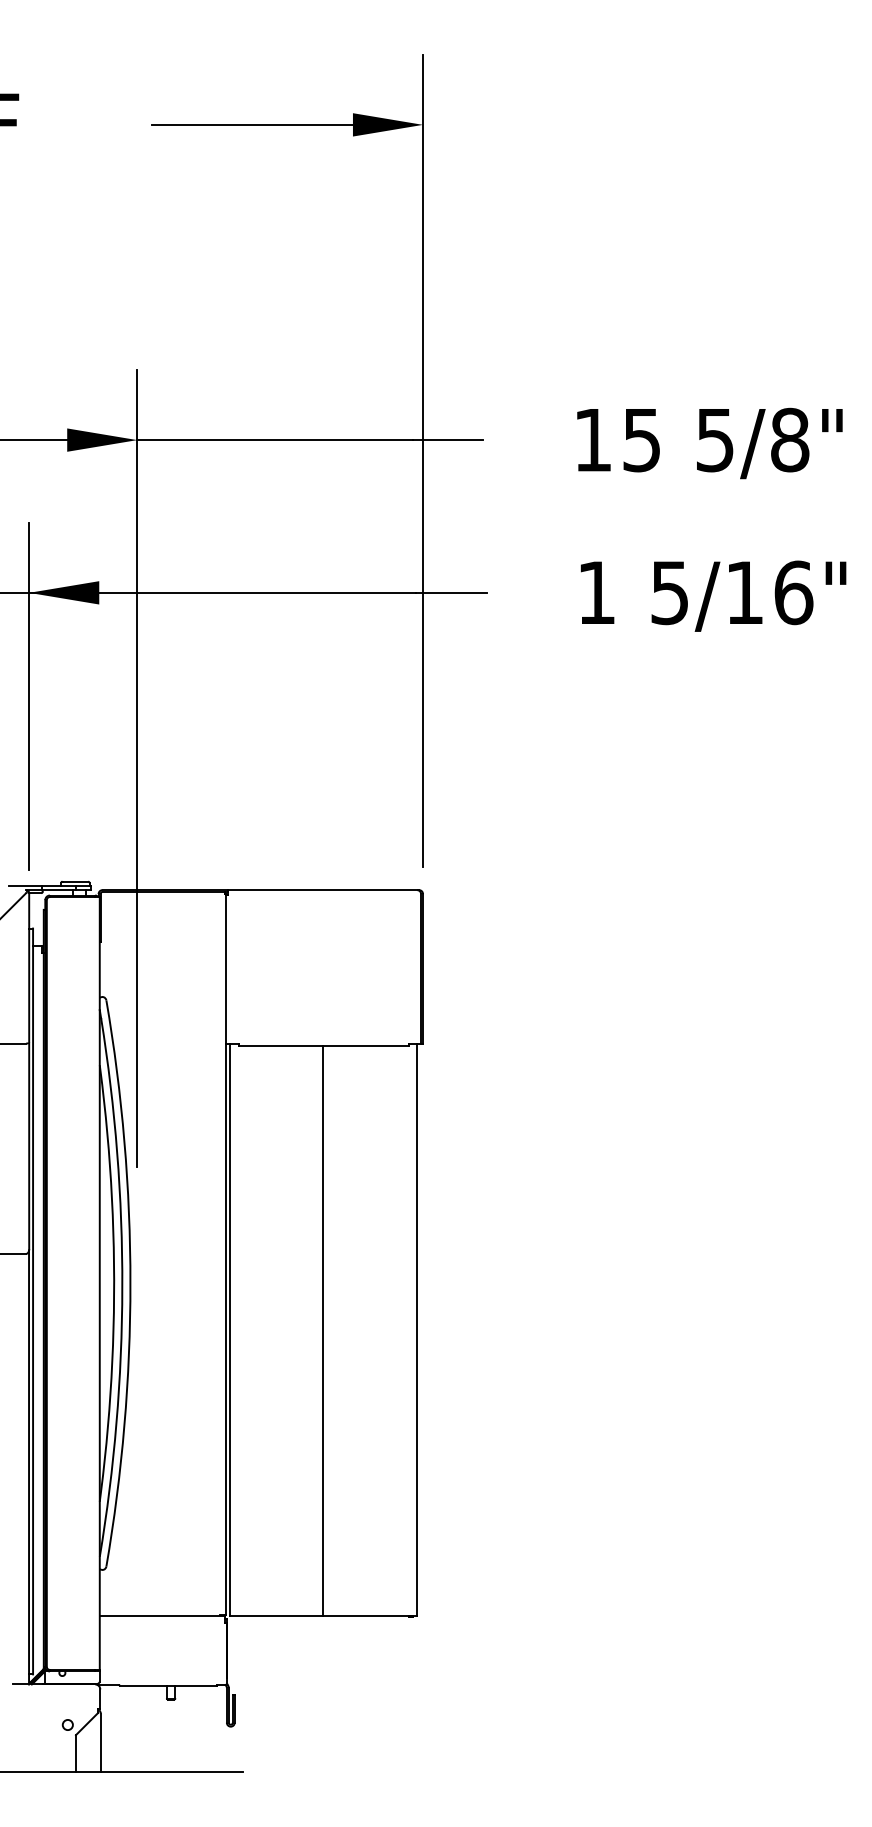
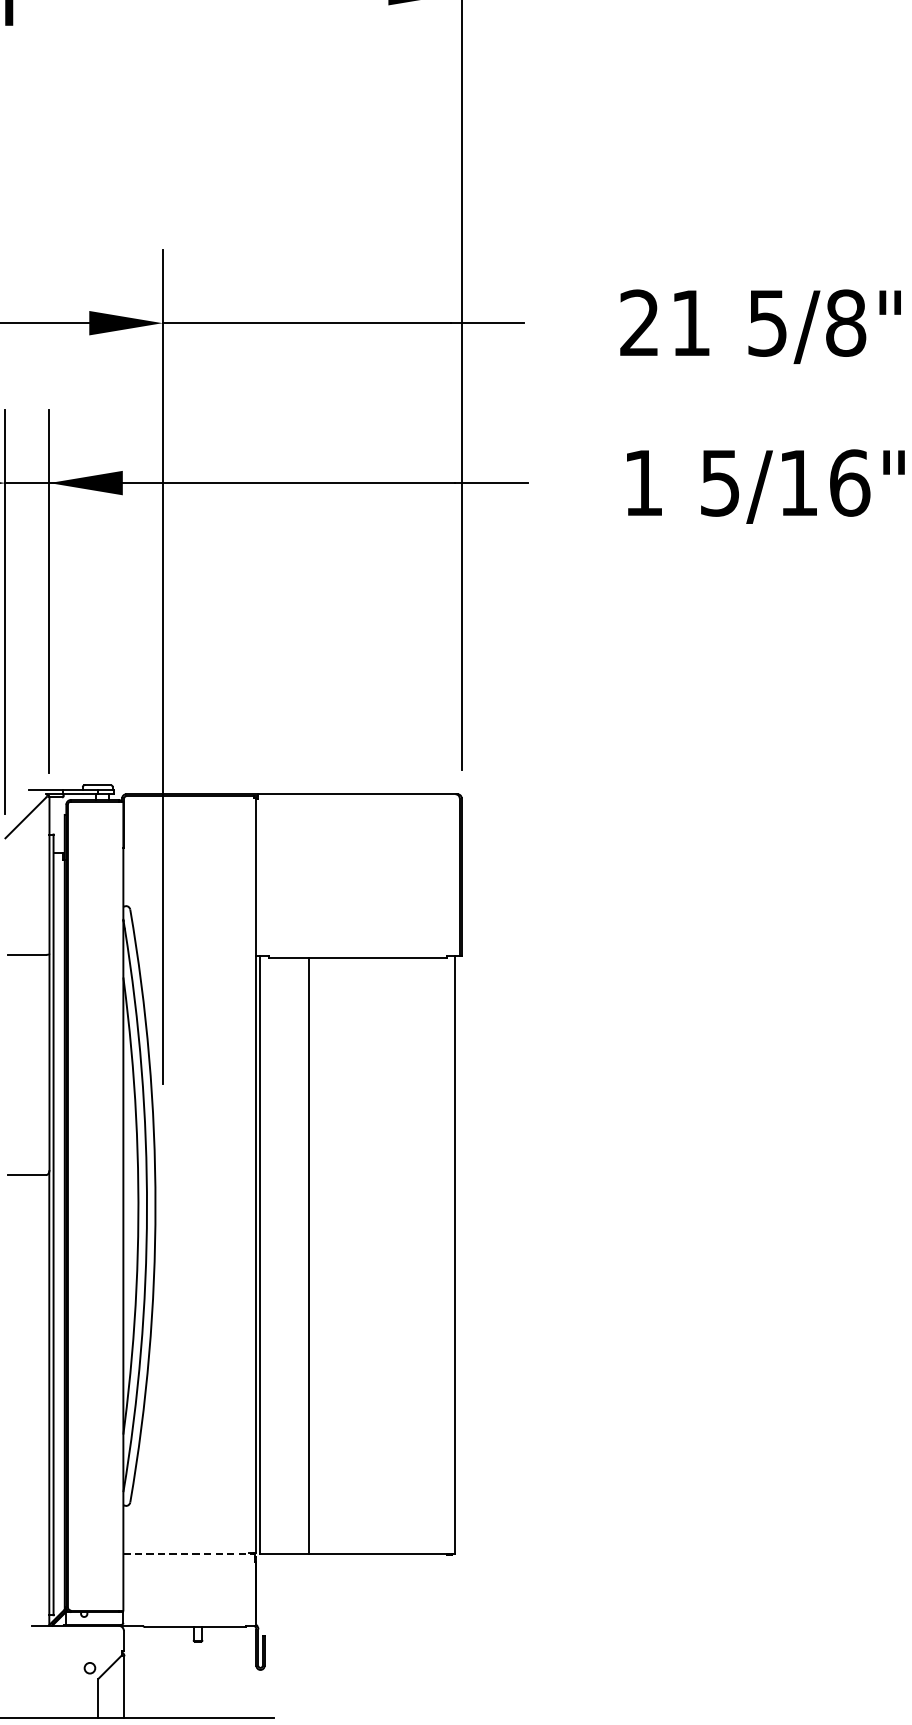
text: (616, 439) -> (664, 322), 15 -> 21
line: (323, 1330) -> (309, 1255), moved
line: (162, 1616) -> (189, 1554), solid -> dashed

